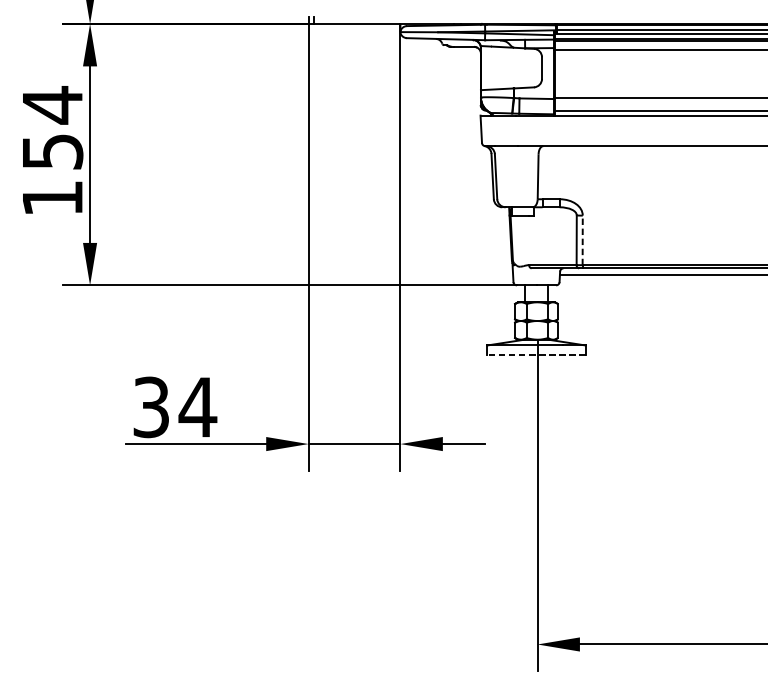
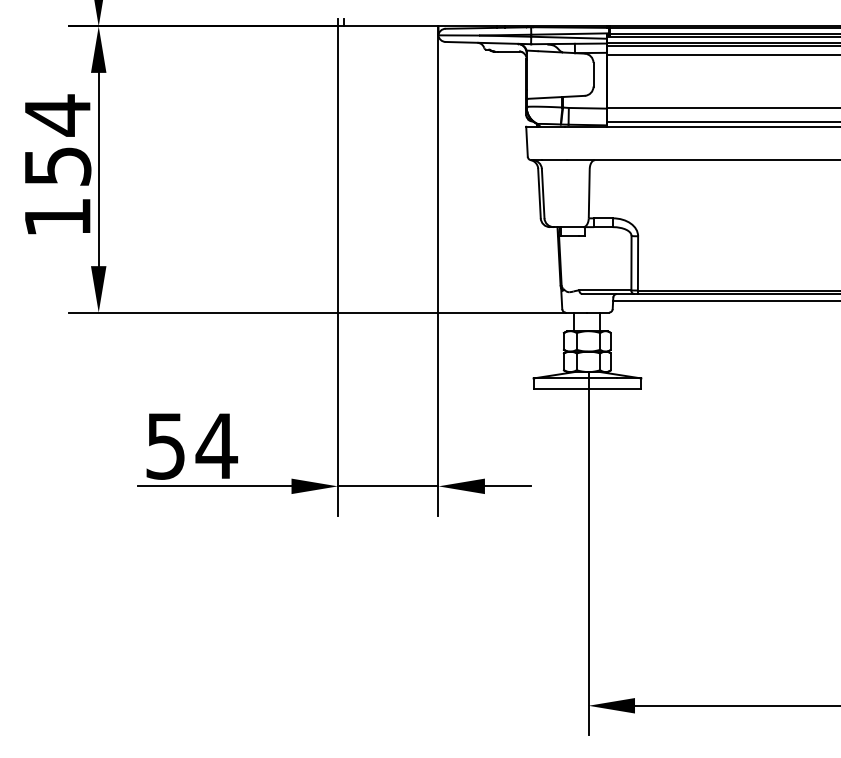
line: (583, 239) -> (638, 262), dashed -> solid
line: (536, 354) -> (587, 388), dashed -> solid
text: (151, 406) -> (166, 445), 34 -> 54

